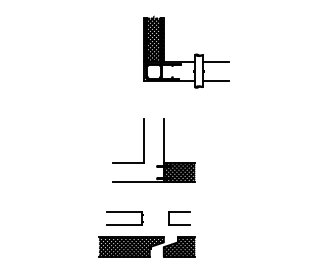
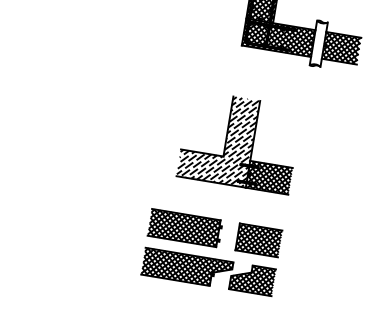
hatch: (169, 71) -> (278, 37), added
hatch: (215, 71) -> (341, 48), added
hatch: (138, 150) -> (218, 138), added
part: (124, 218) -> (184, 227), size x1.43
part: (179, 218) -> (259, 240), size x1.43

